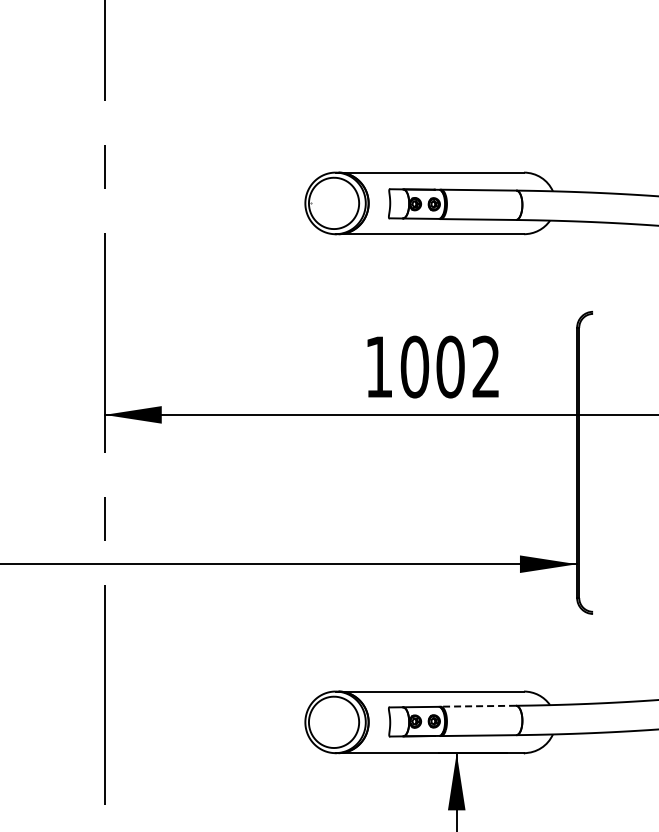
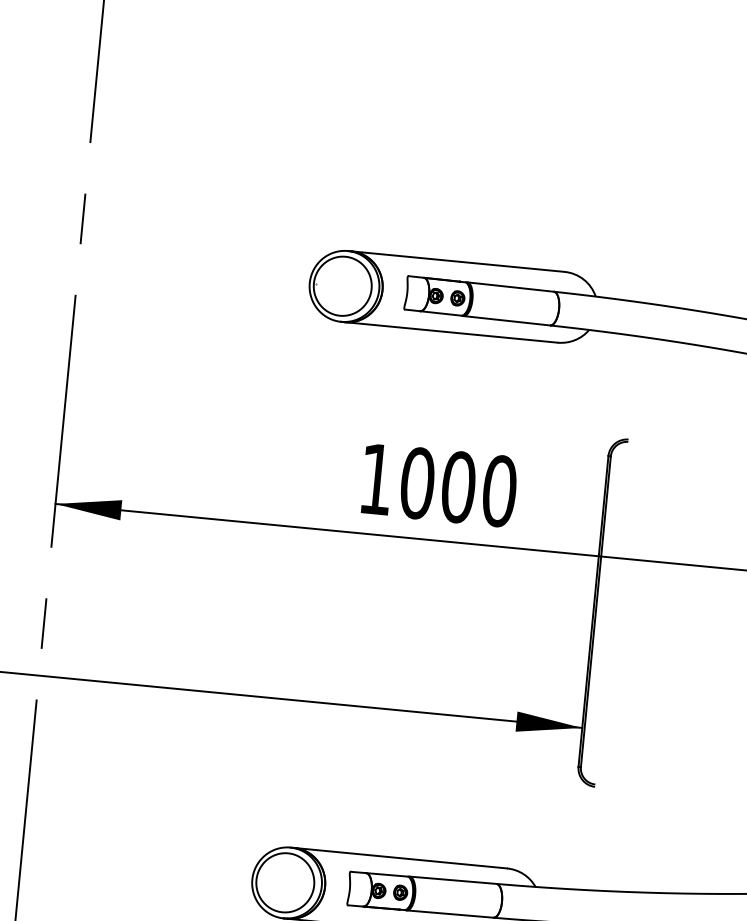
text: (486, 366) -> (499, 490), 1002 -> 1000
line: (478, 706) -> (453, 880), dashed -> solid

